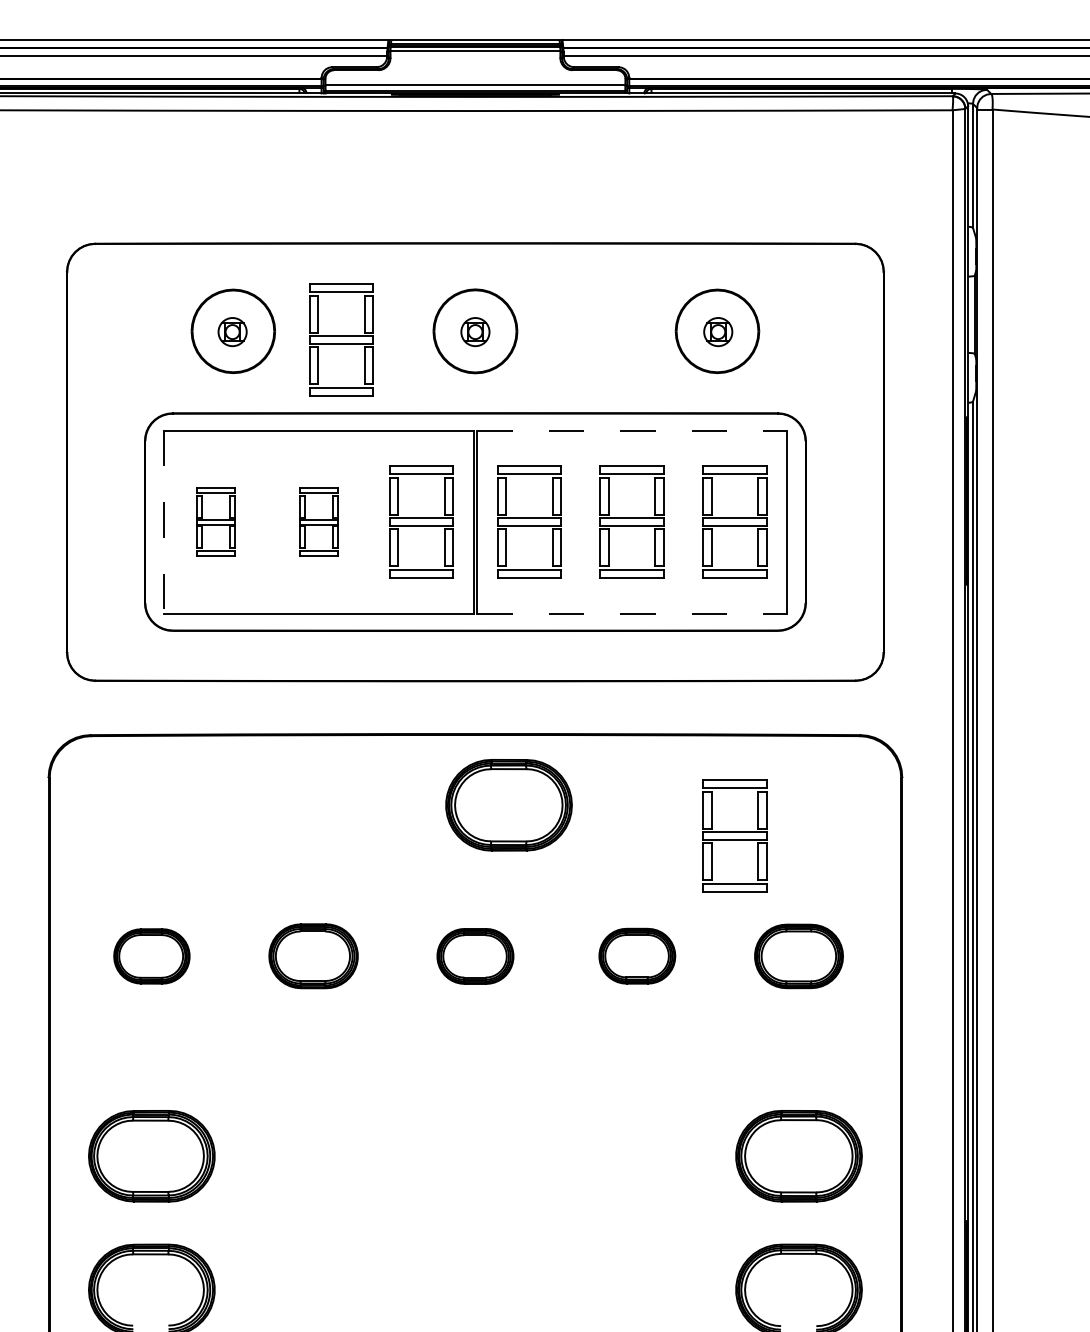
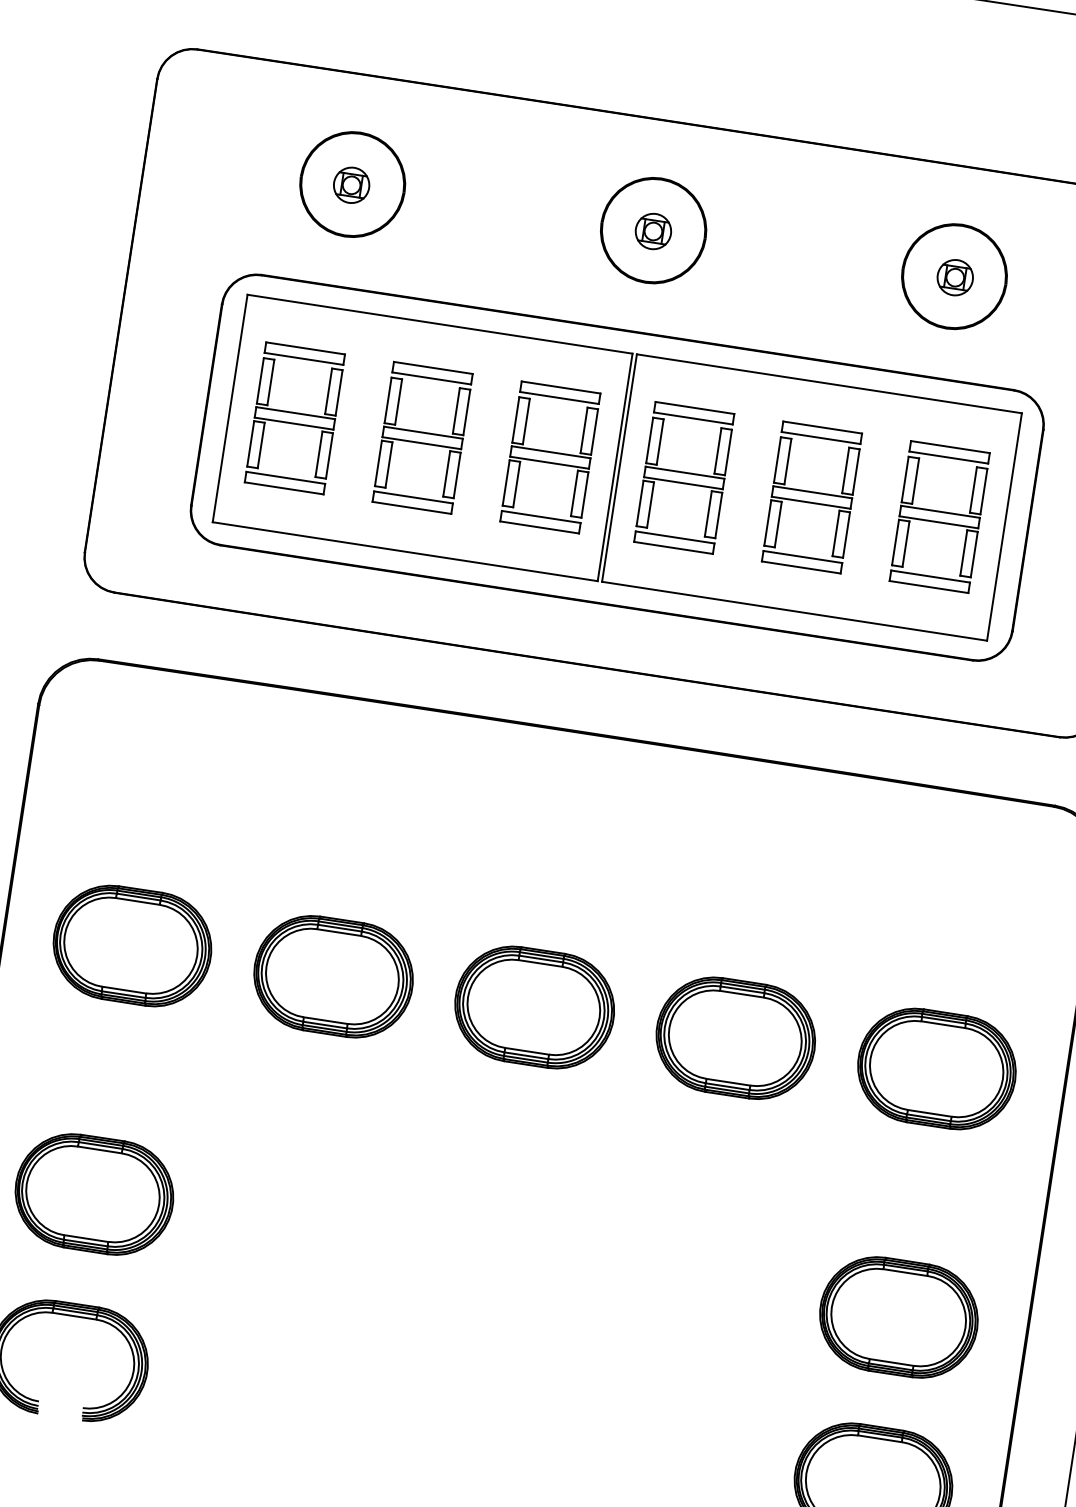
part: (341, 339) -> (485, 215), removed
line: (632, 430) -> (829, 383), dashed -> solid
part: (215, 521) -> (294, 417), size x1.67
part: (318, 521) -> (422, 437), size x1.67
line: (163, 522) -> (229, 408), dashed -> solid
line: (632, 613) -> (795, 611), dashed -> solid
part: (508, 805) -> (604, 826), removed
part: (734, 835) -> (879, 906), removed
part: (313, 955) -> (333, 975), size x1.43
part: (637, 955) -> (736, 1037), size x1.67
part: (151, 956) -> (132, 946), size x1.67
part: (475, 956) -> (534, 1007), size x1.67
part: (798, 956) -> (936, 1069), size x1.43

